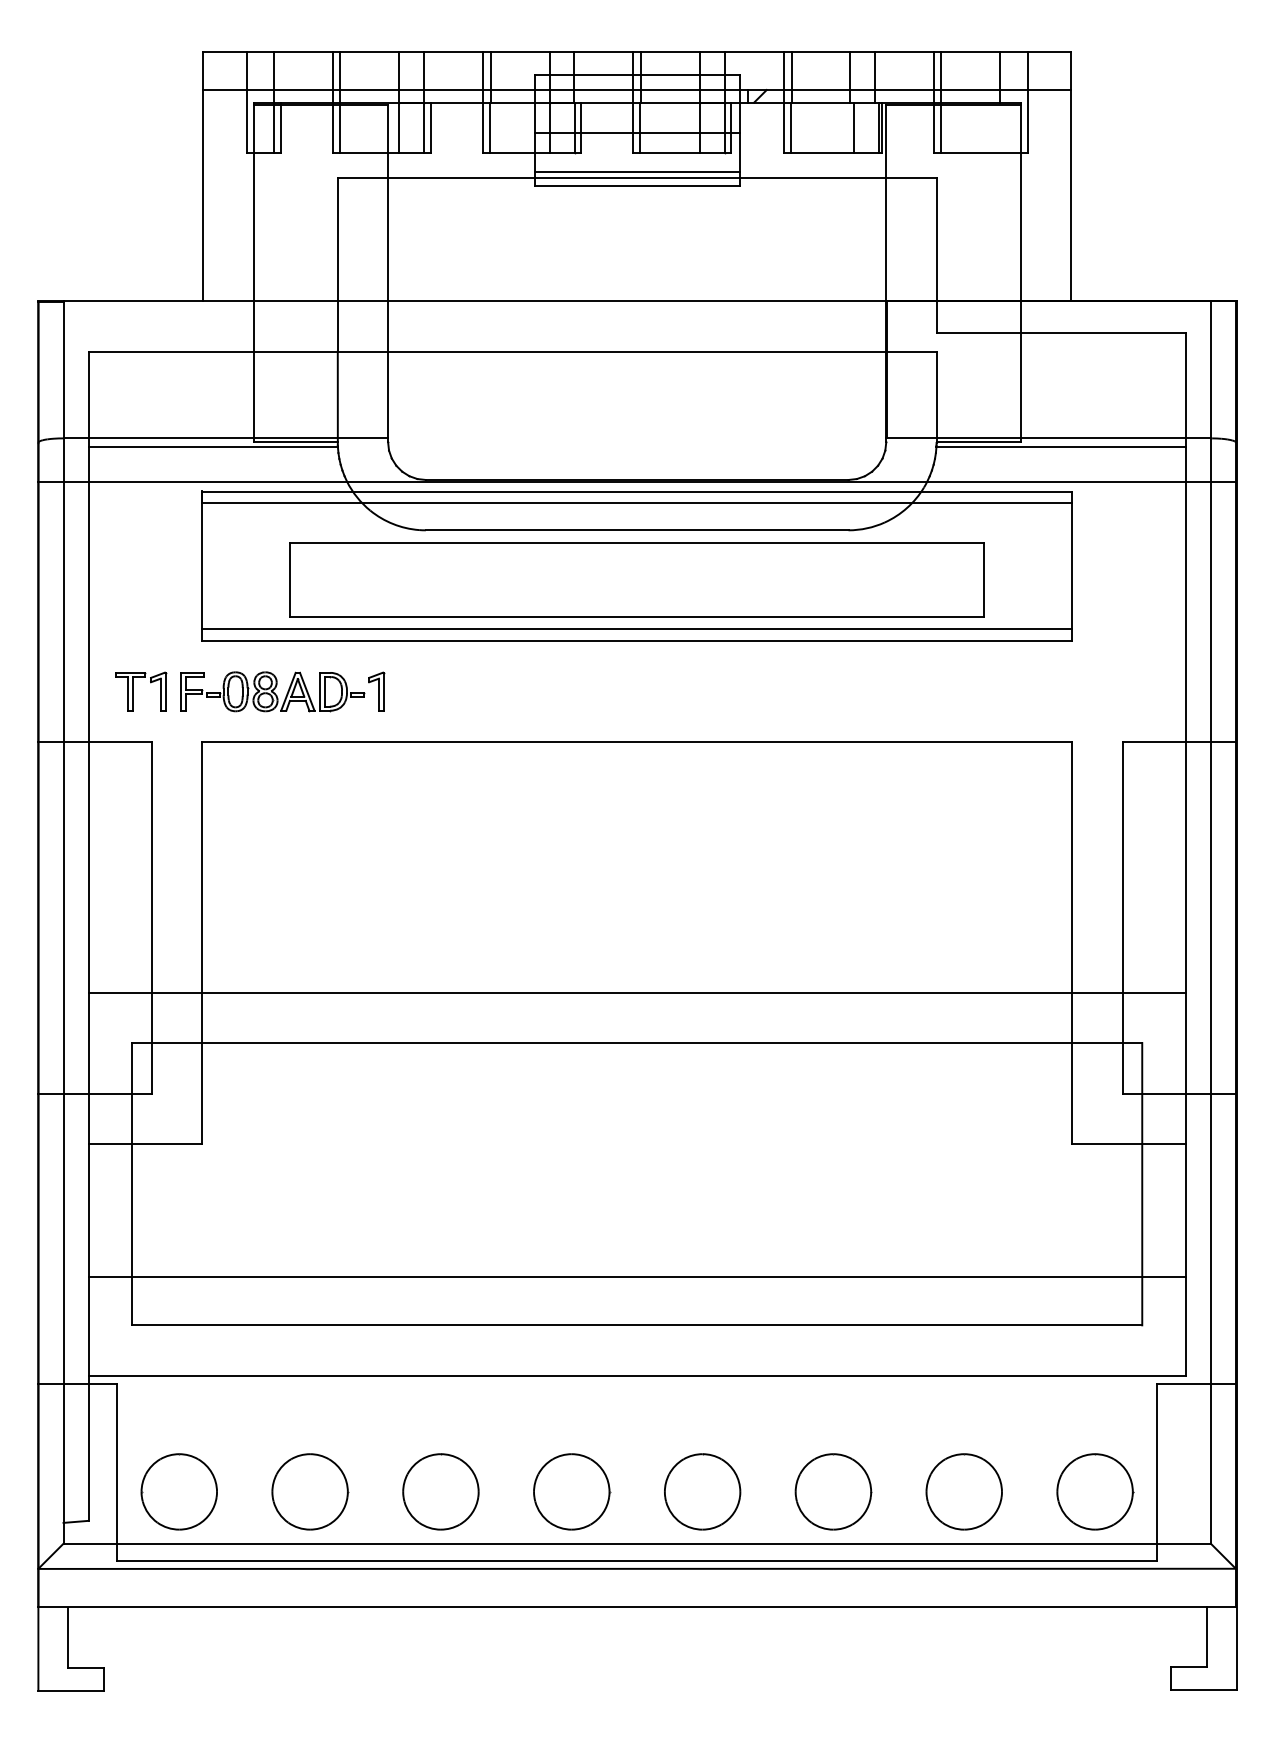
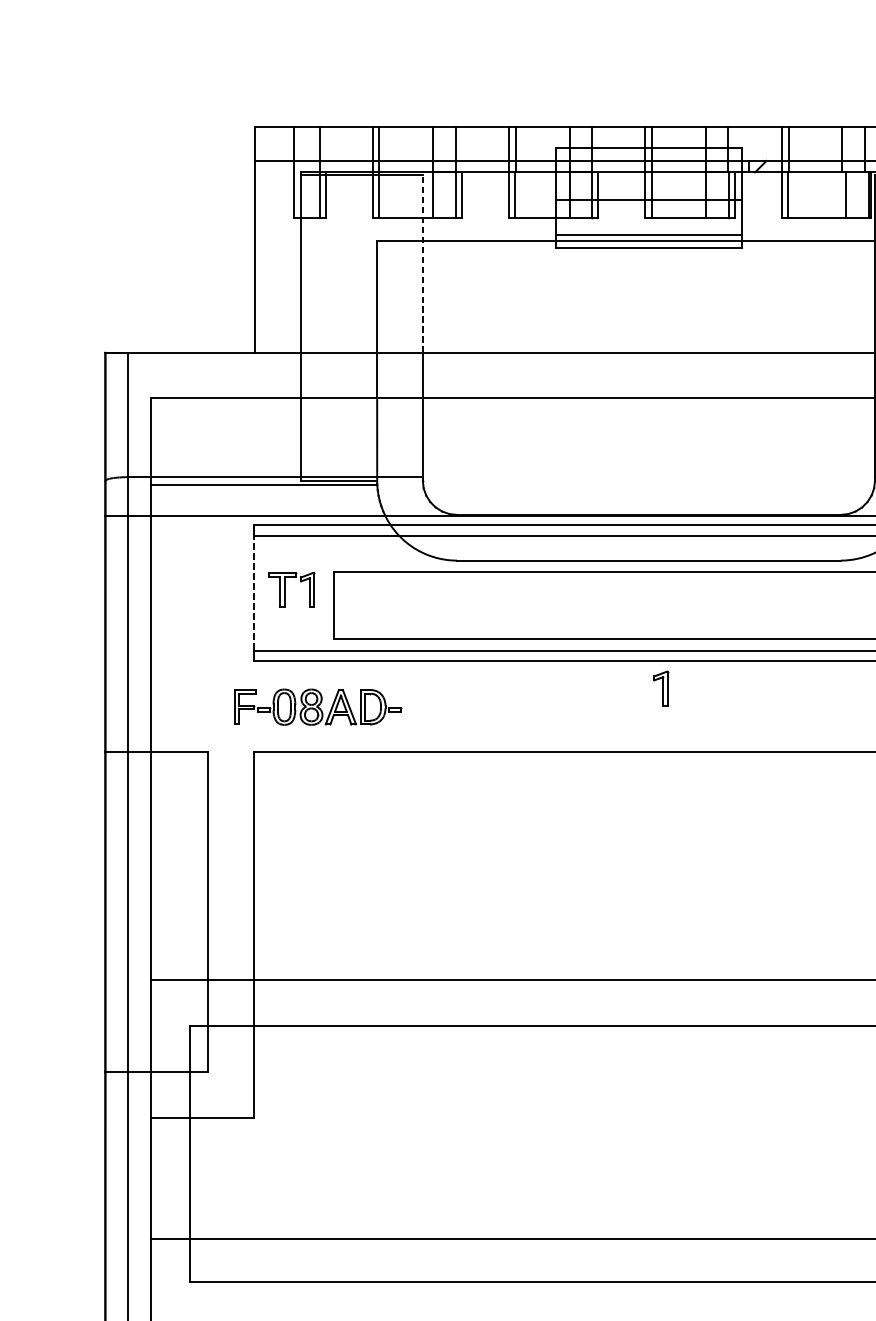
line: (388, 202) -> (423, 263), solid -> dashed
line: (201, 559) -> (253, 587), solid -> dashed
part: (133, 691) -> (285, 589), moved
part: (376, 691) -> (661, 688), moved

